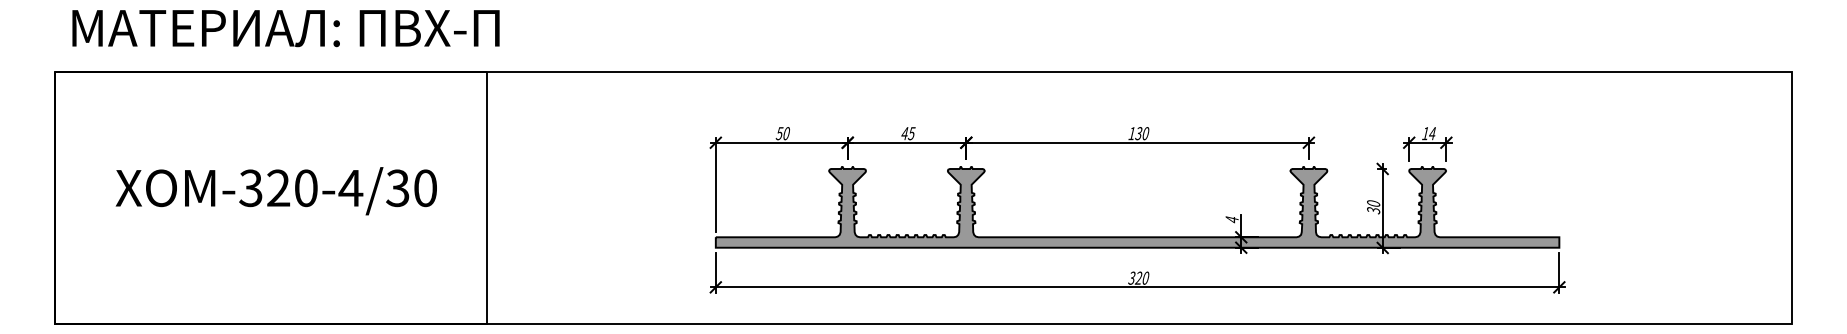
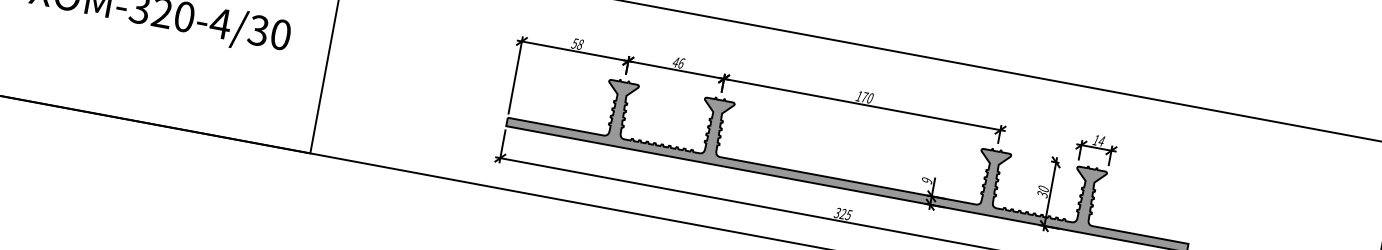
text: (786, 133) -> (580, 44), 50 -> 58
text: (911, 133) -> (681, 63), 45 -> 46
text: (1139, 133) -> (865, 97), 130 -> 170
text: (1231, 219) -> (926, 180), 4 -> 9
text: (1145, 277) -> (848, 214), 320 -> 325

